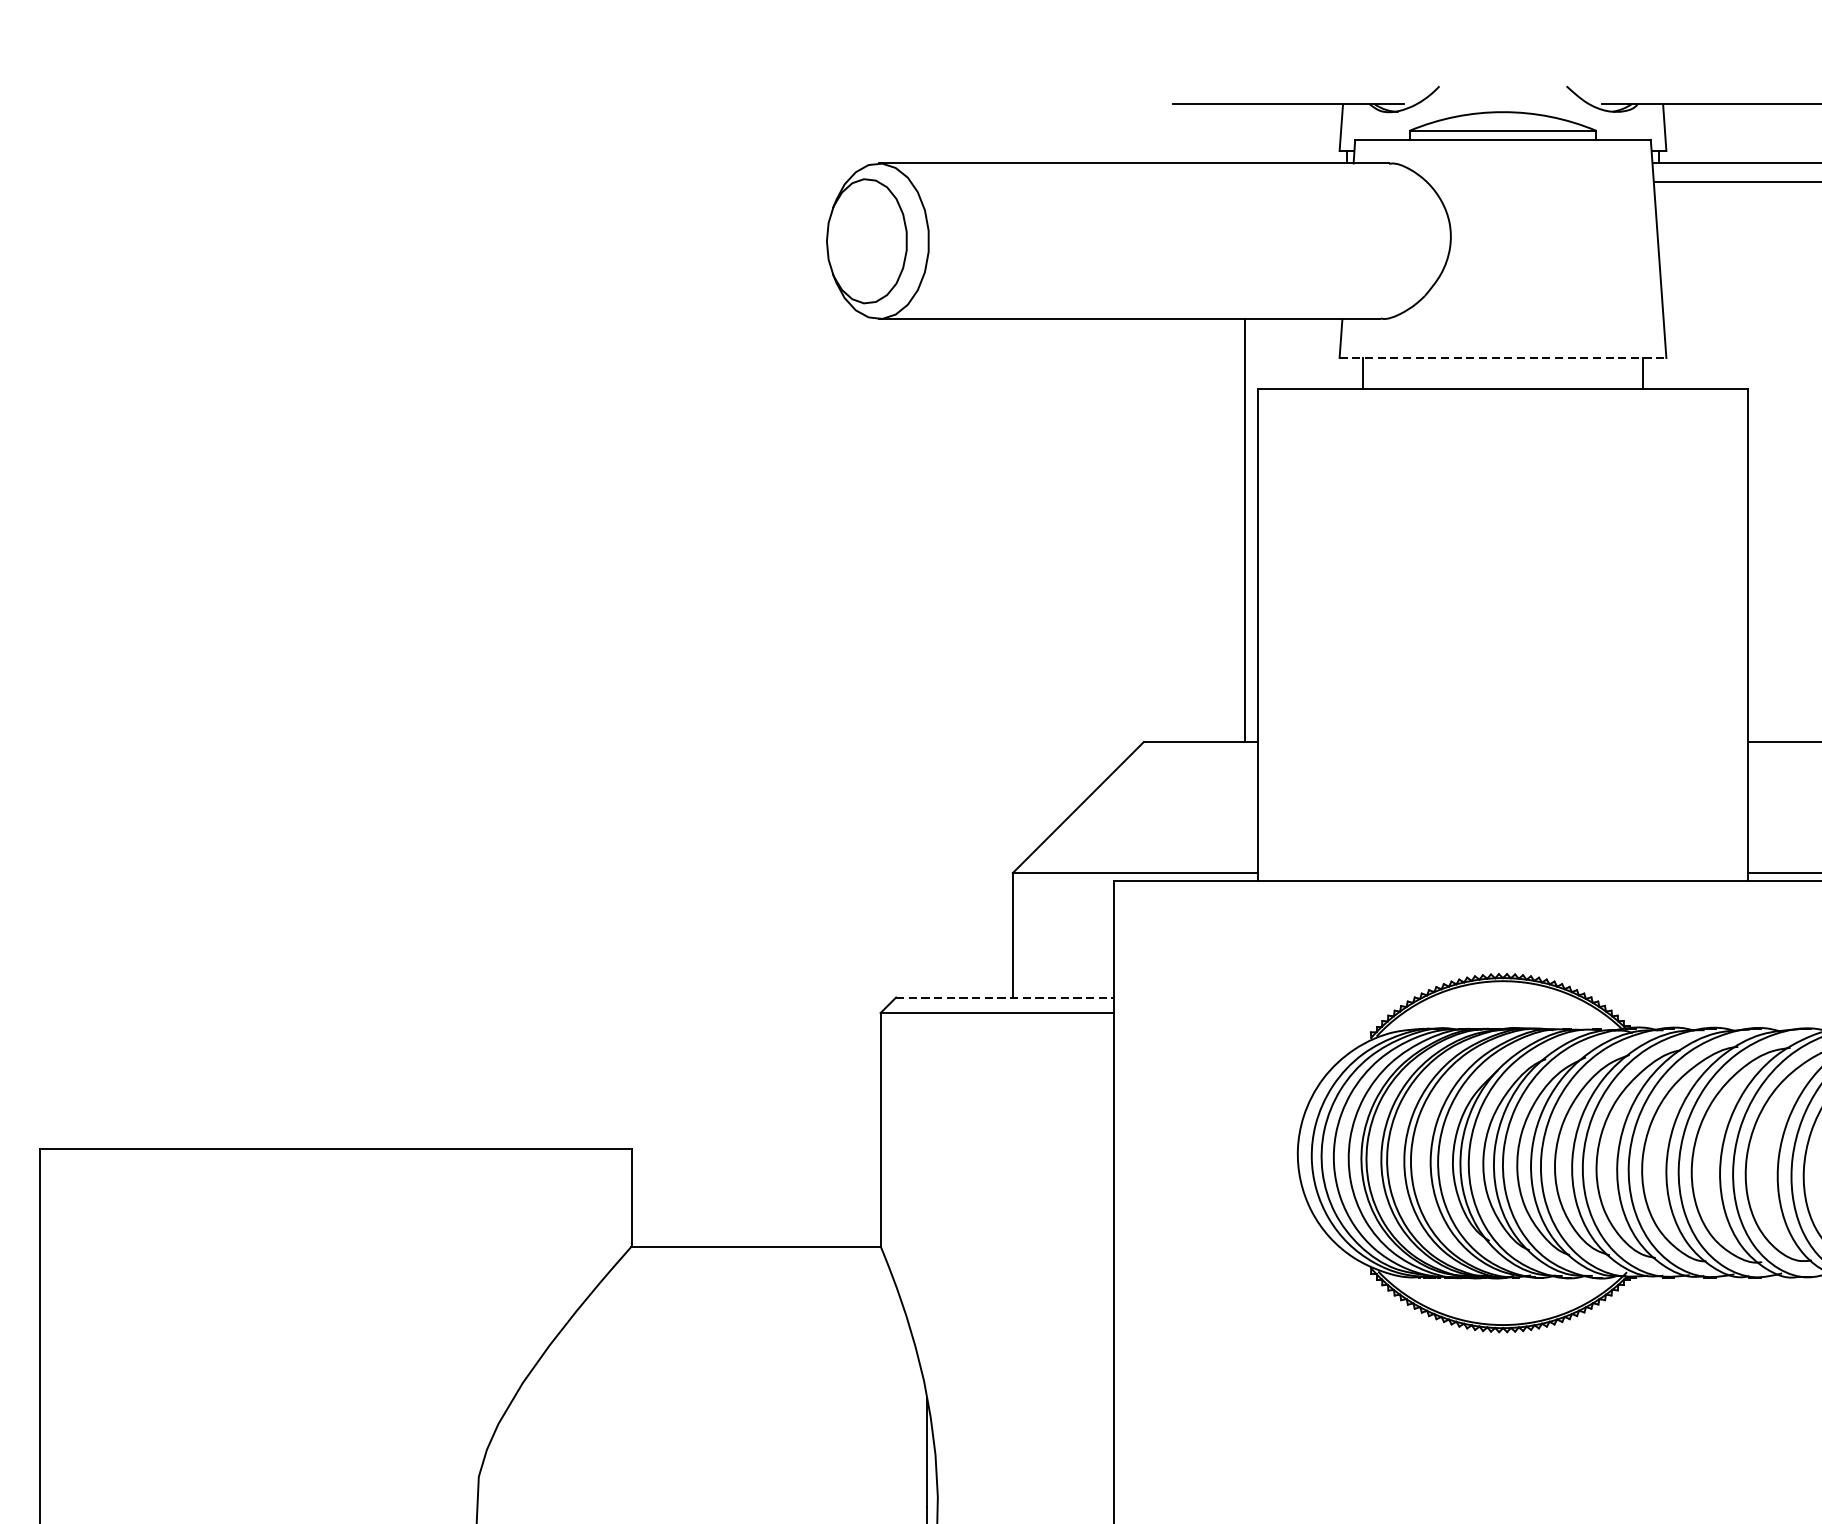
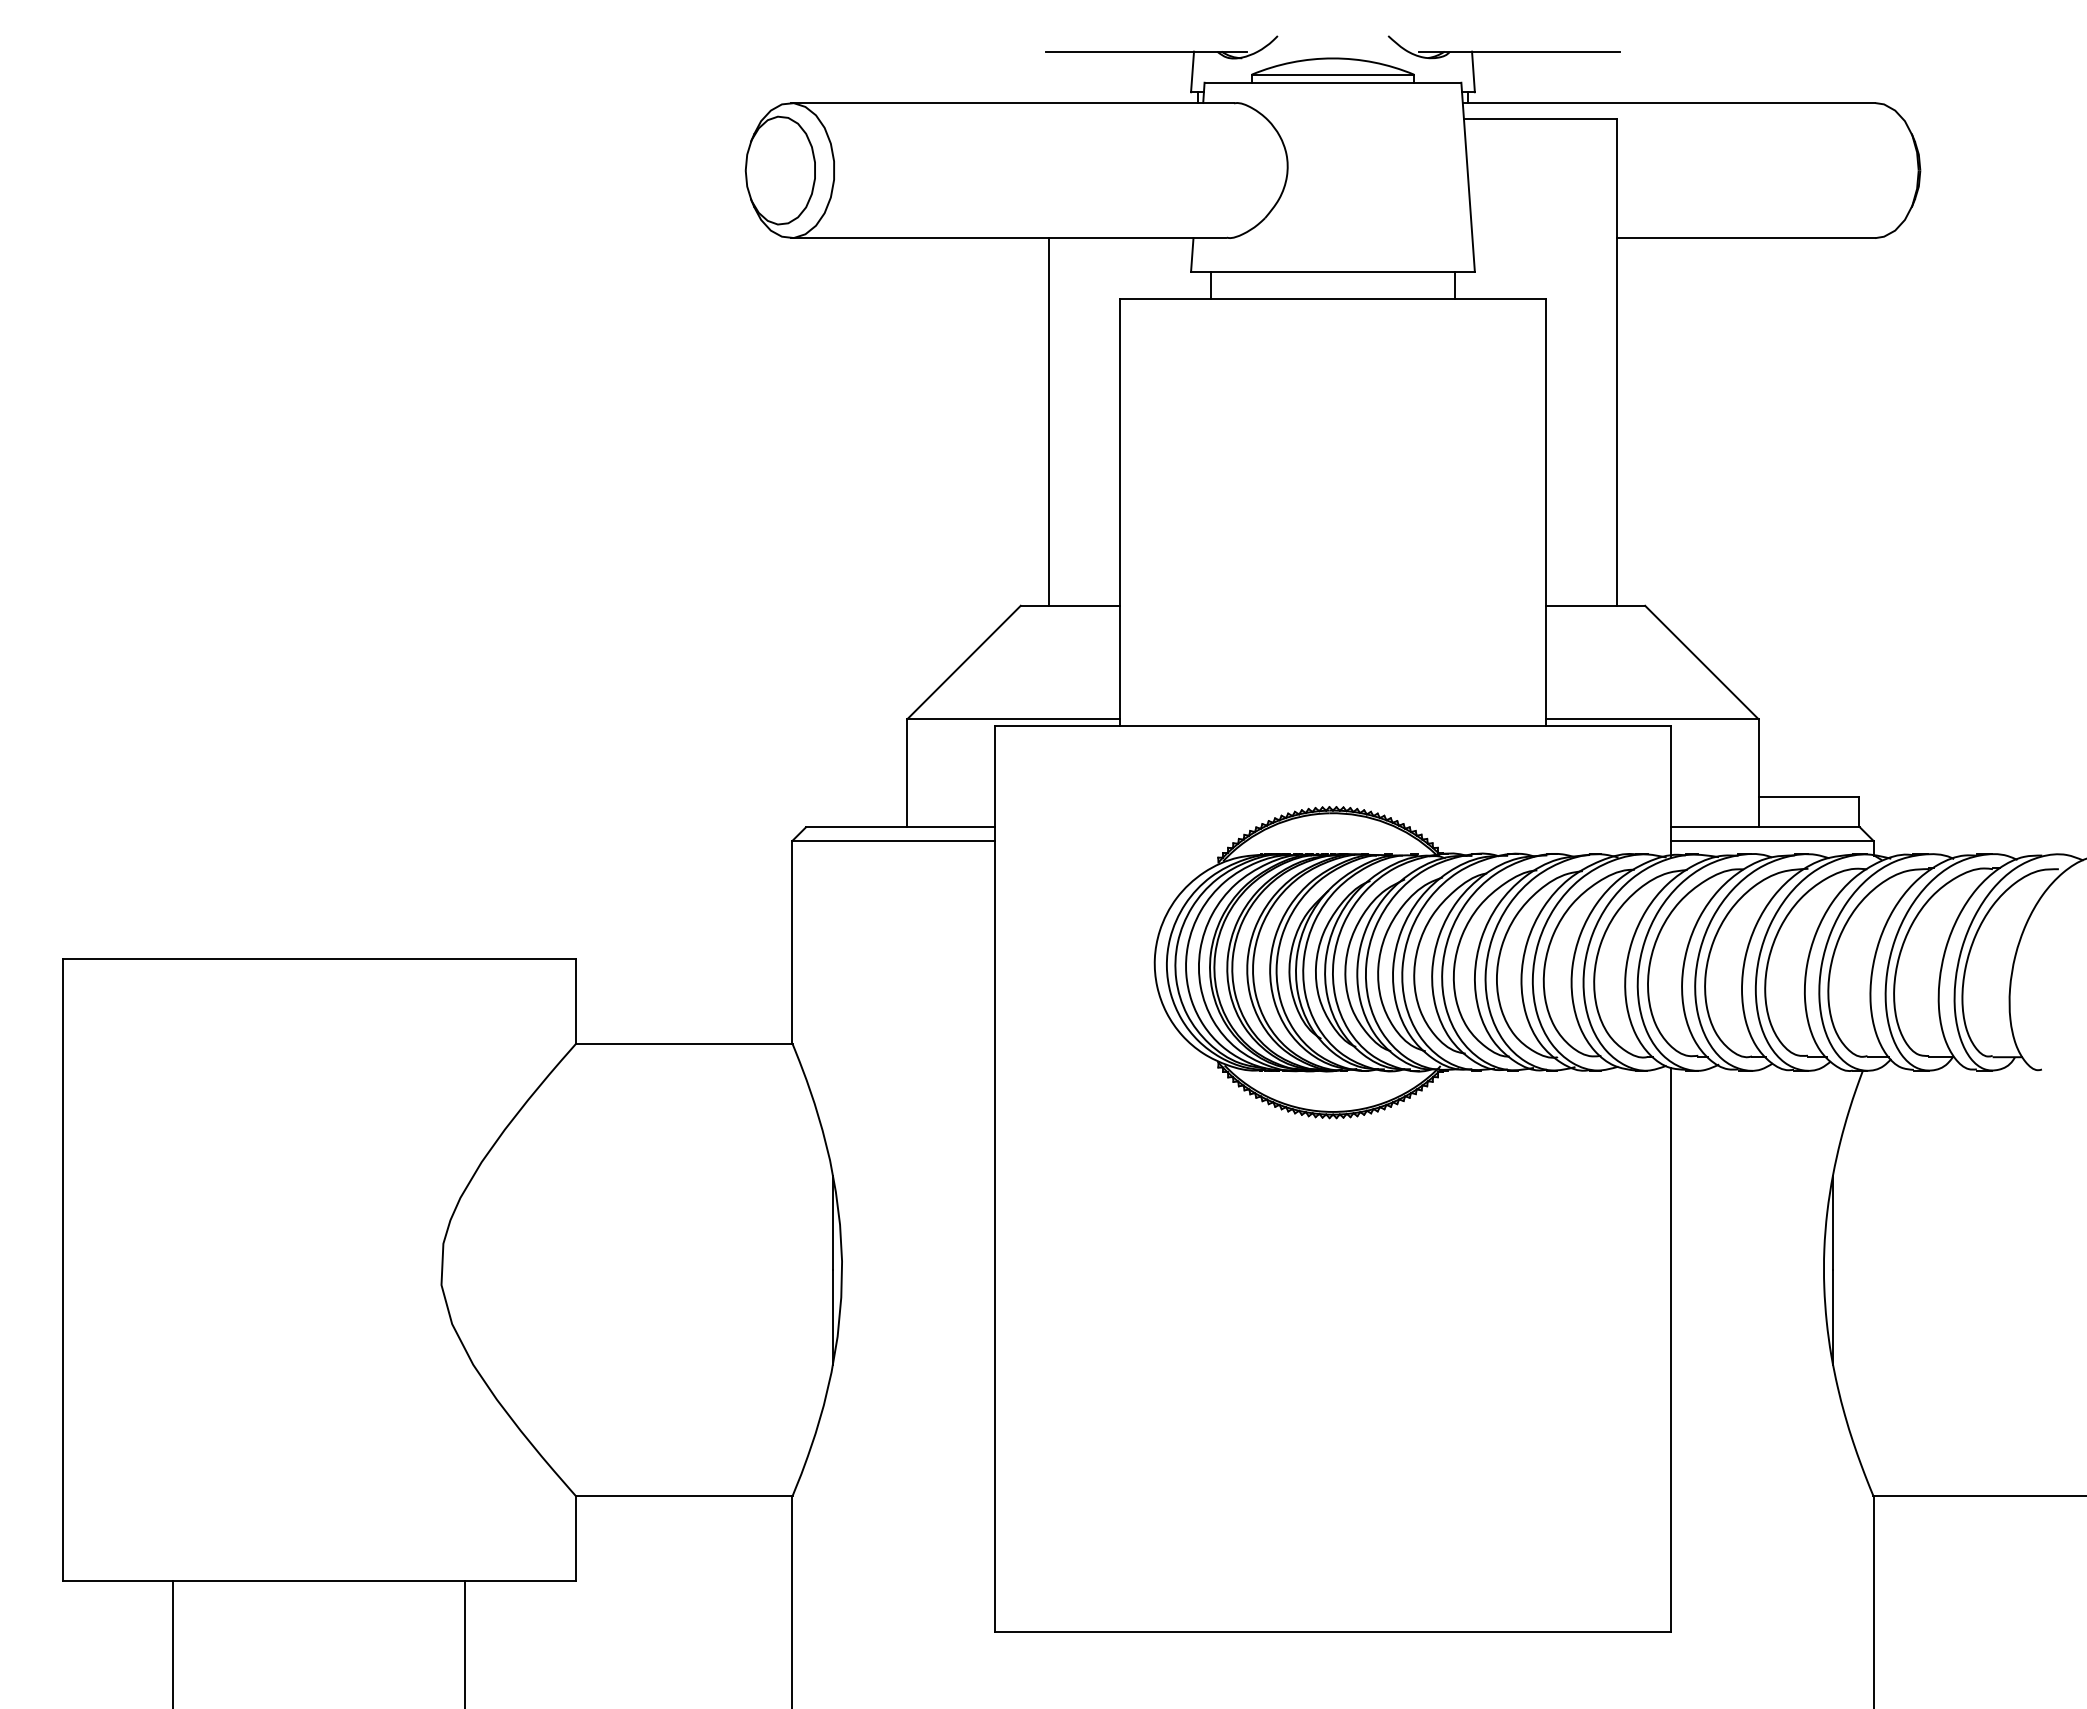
line: (1502, 357) -> (1332, 271), dashed -> solid
line: (1245, 530) -> (1049, 421), moved
line: (1005, 997) -> (900, 827), dashed -> solid

